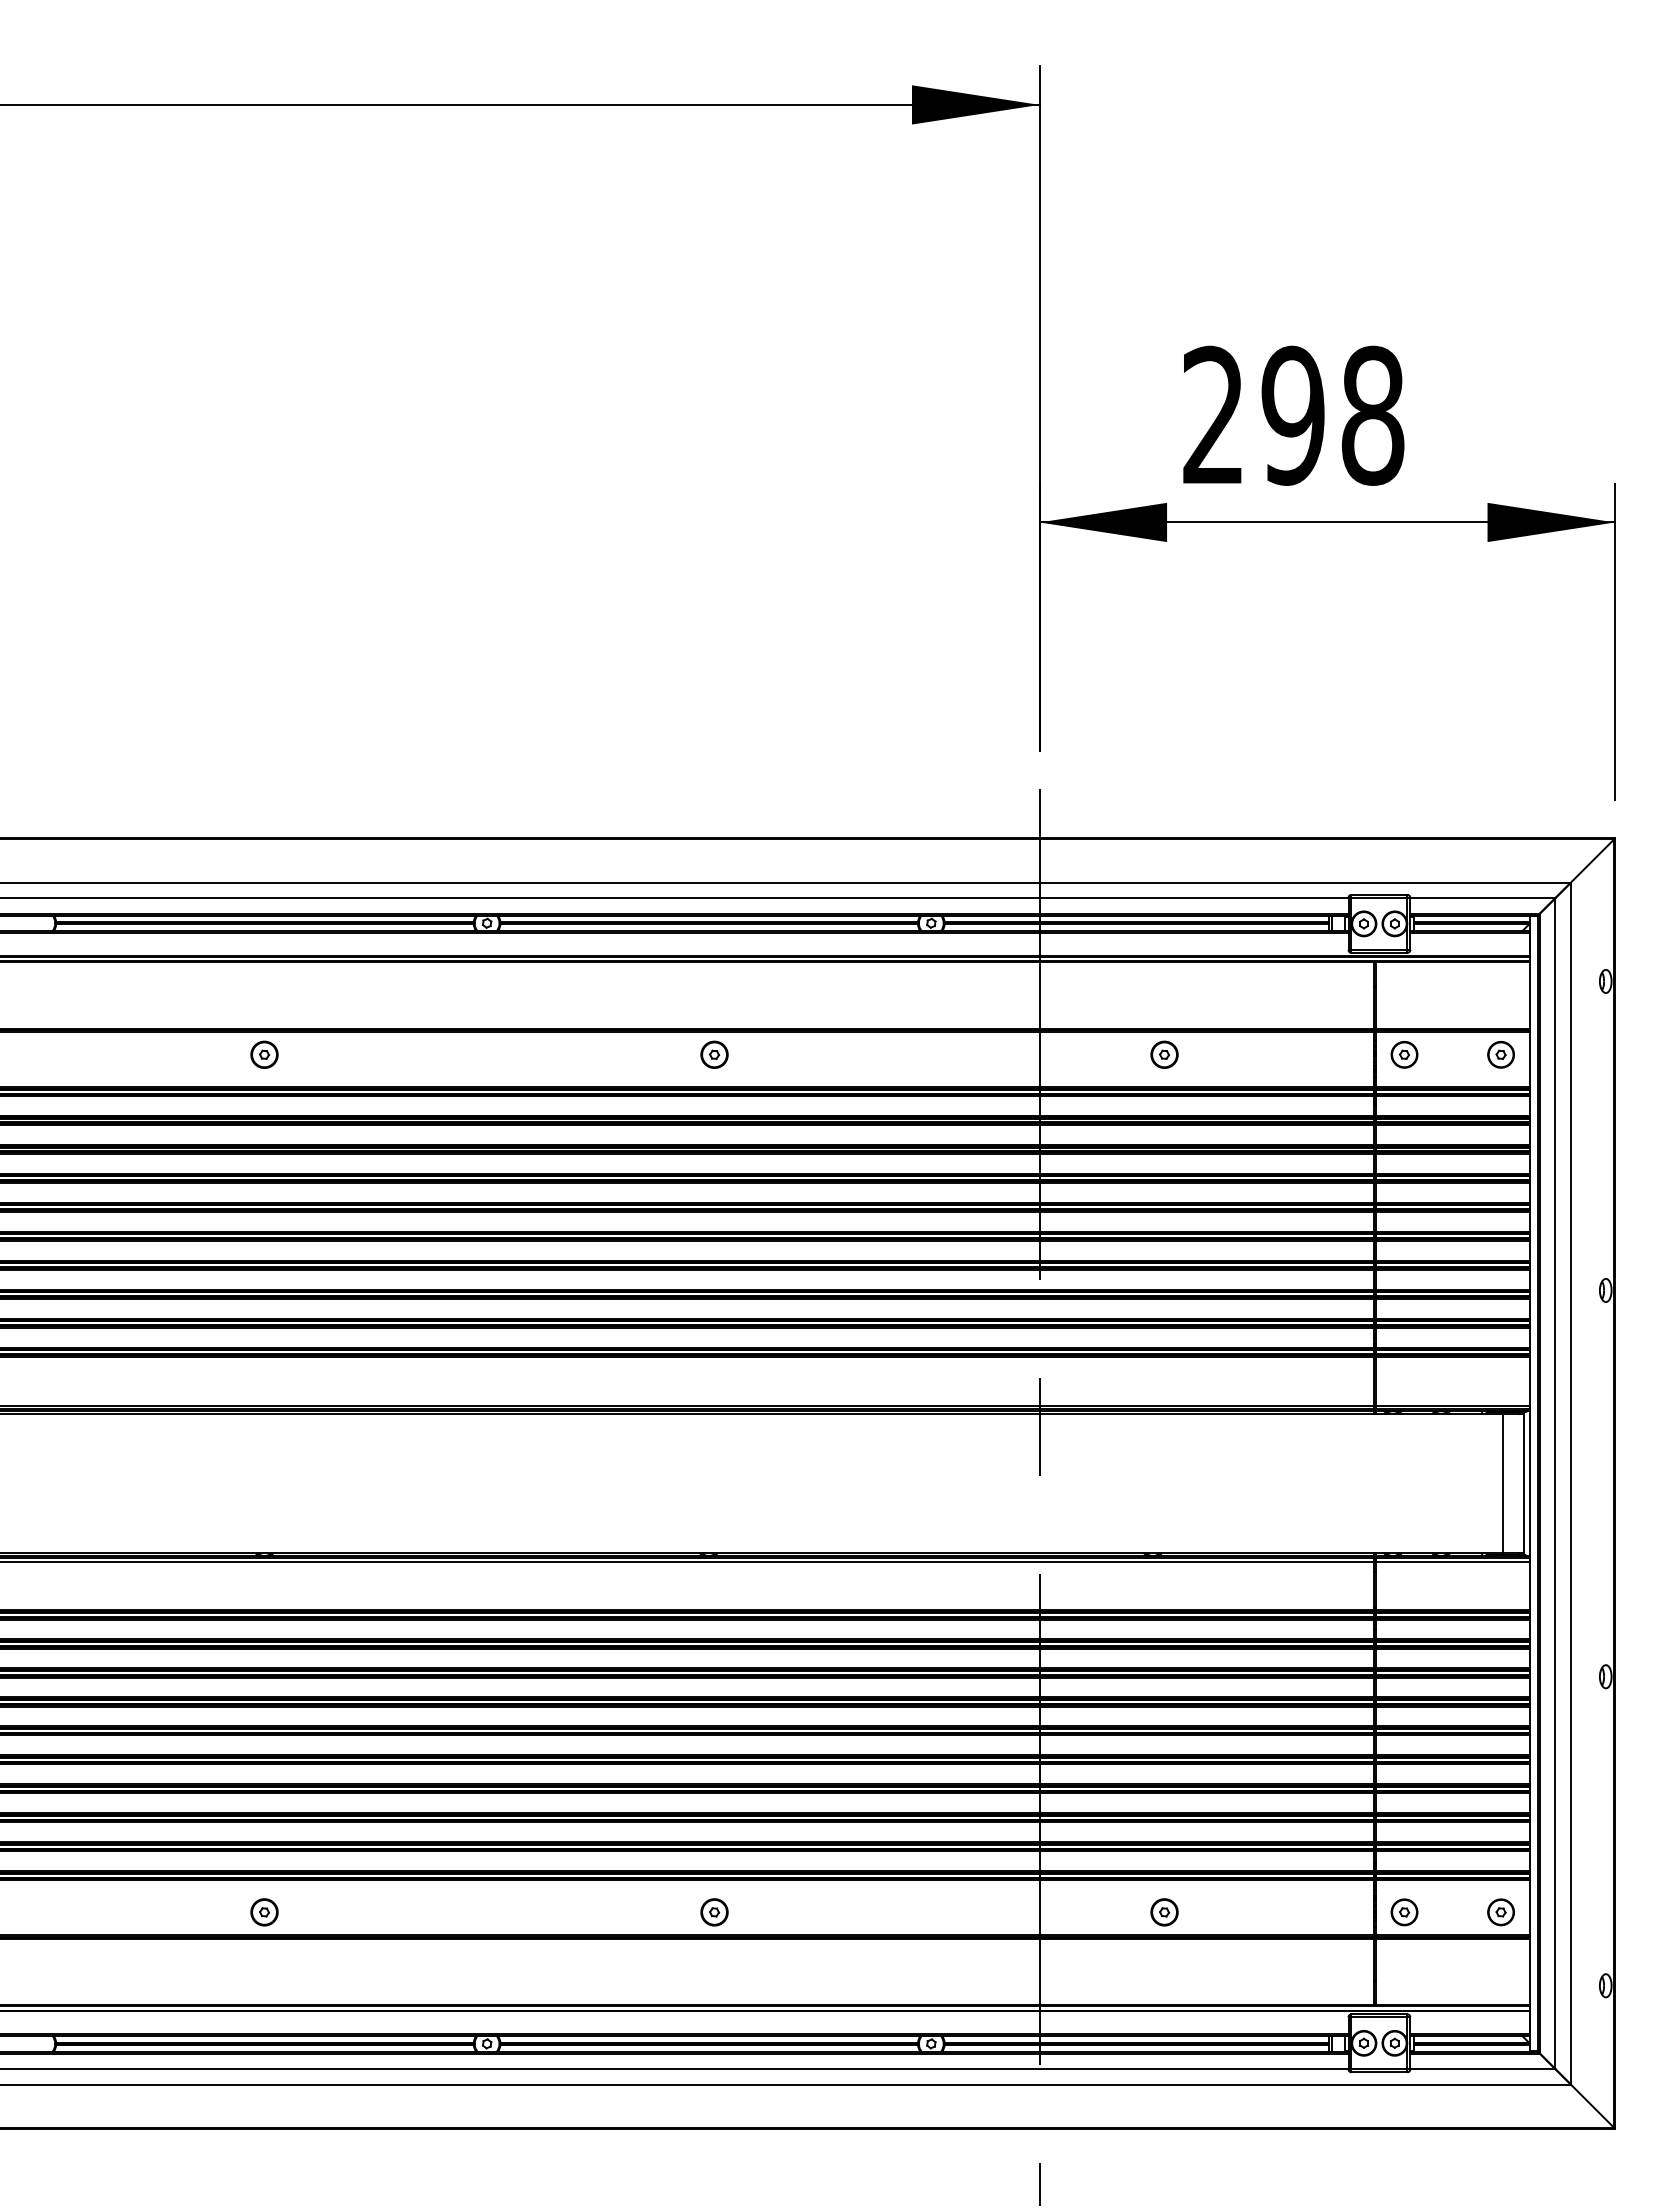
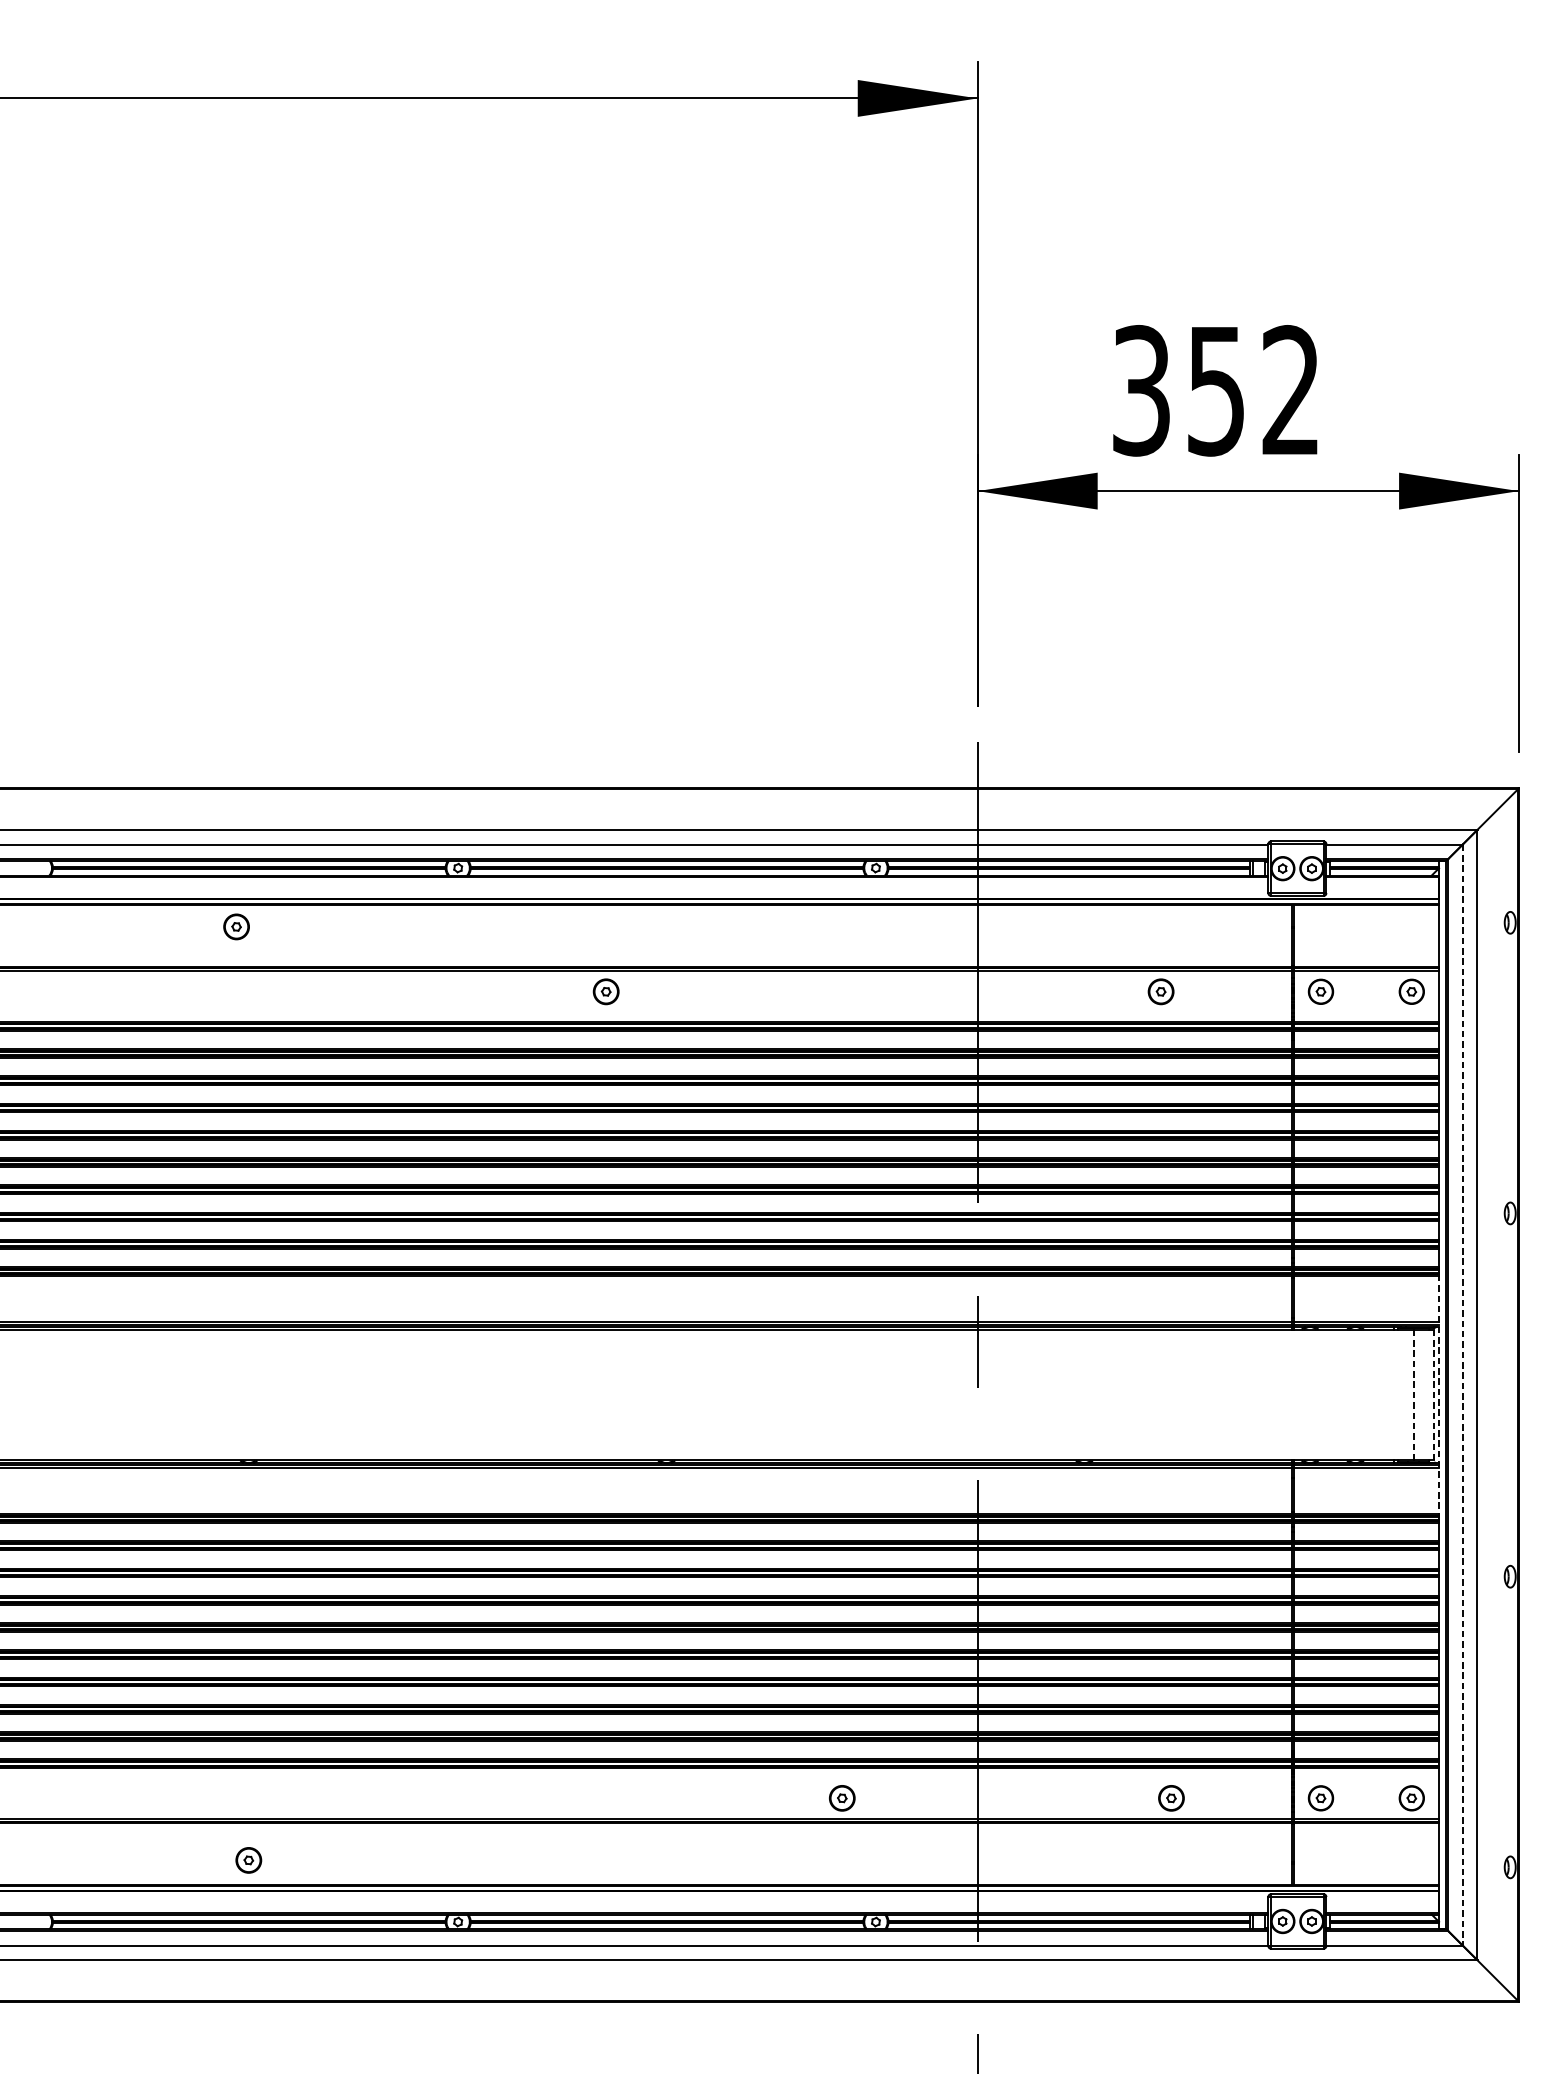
text: (1293, 415) -> (1216, 390), 298 -> 352
part: (264, 1054) -> (236, 926), moved
part: (714, 1054) -> (606, 991), moved
part: (1164, 1054) -> (1161, 991), moved
line: (1503, 1483) -> (1414, 1394), solid -> dashed
line: (1524, 1483) -> (1433, 1394), solid -> dashed
line: (1530, 1483) -> (1439, 1394), solid -> dashed
line: (1555, 1484) -> (1462, 1395), solid -> dashed
part: (264, 1912) -> (248, 1860), moved
part: (714, 1912) -> (842, 1798), moved
part: (1164, 1912) -> (1171, 1798), moved

